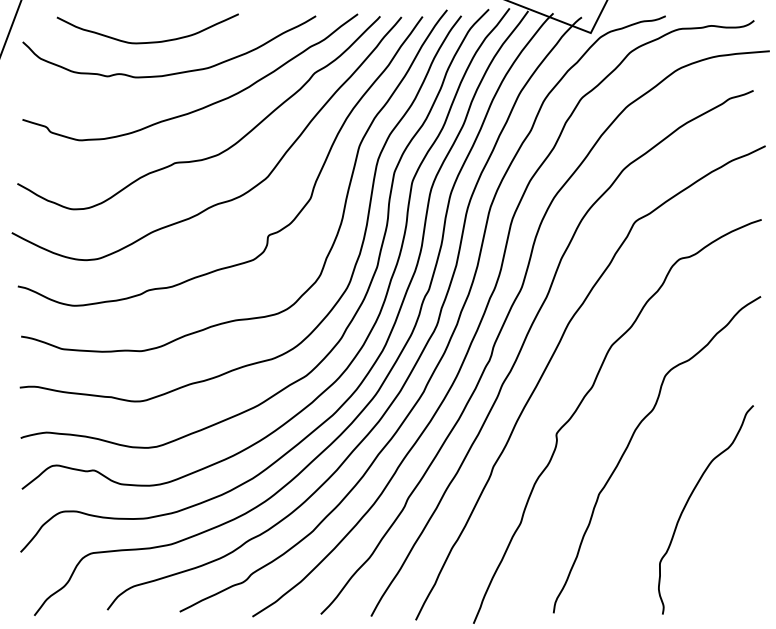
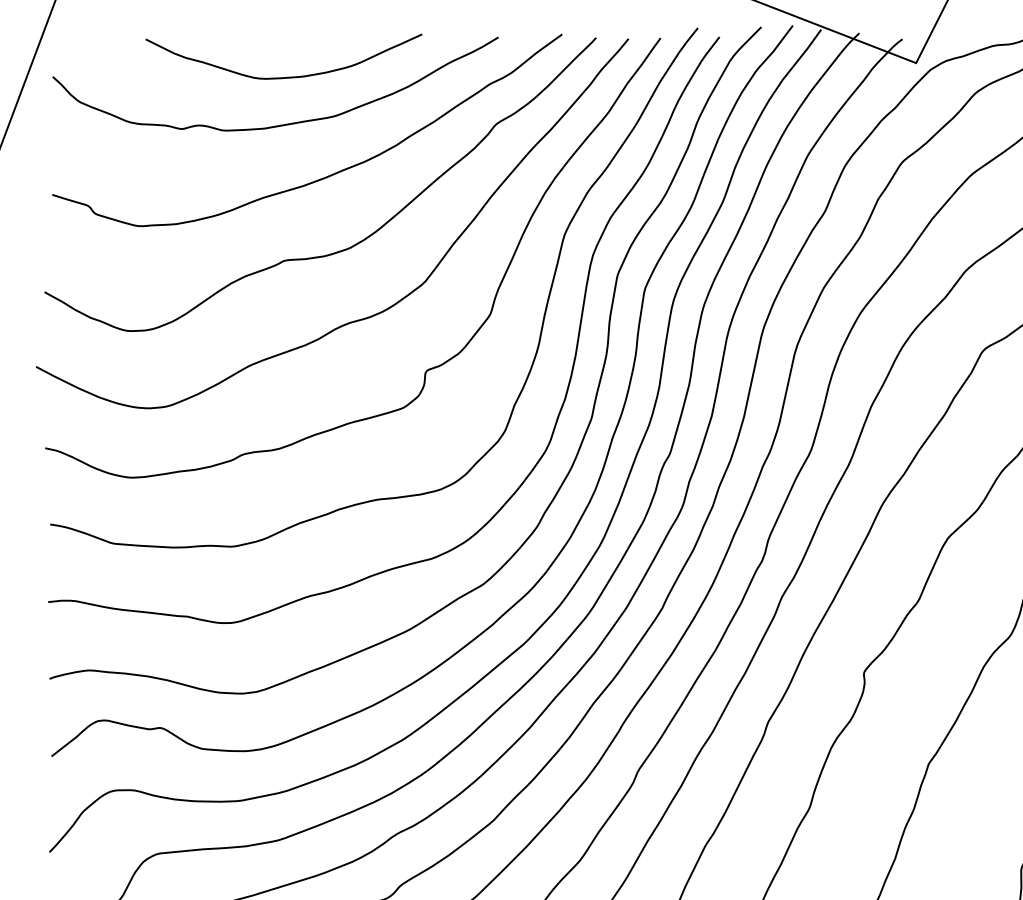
curve: (149, 41) -> (286, 75), moved

